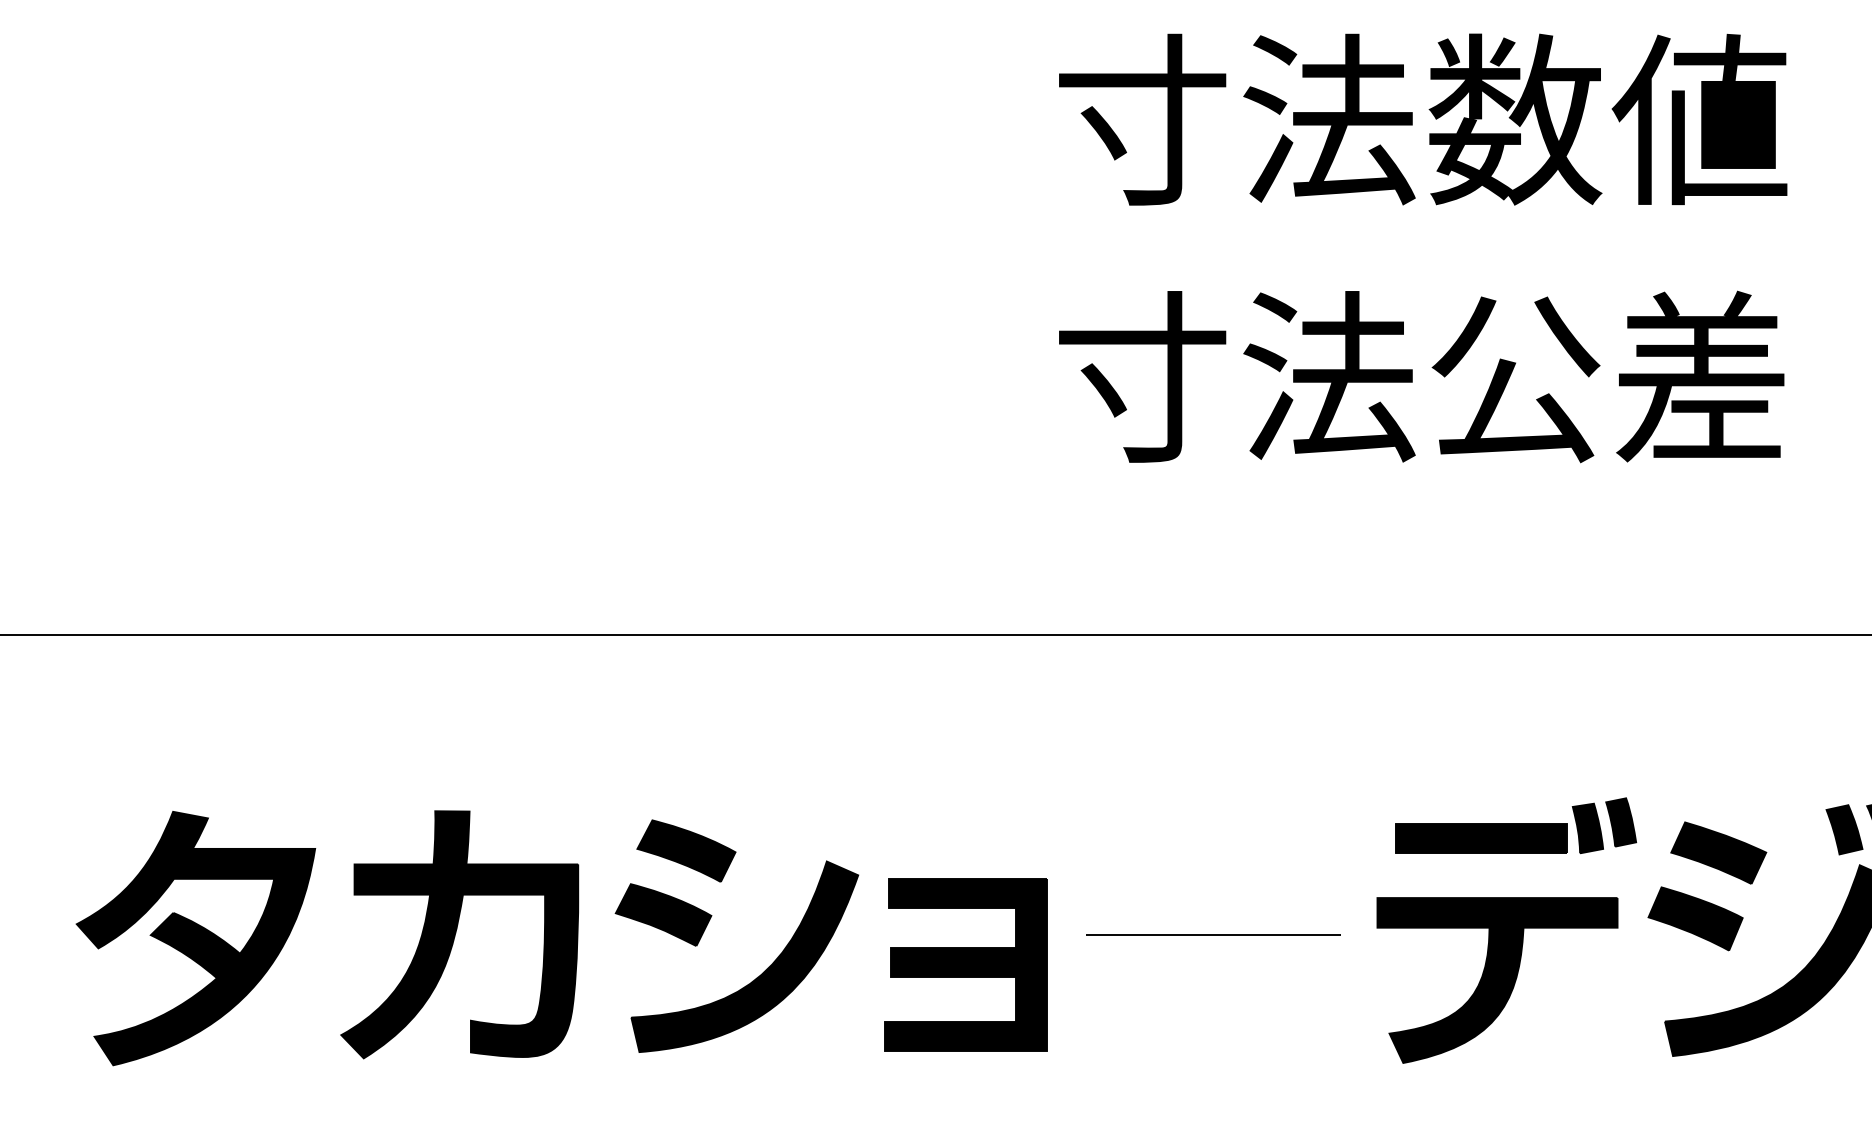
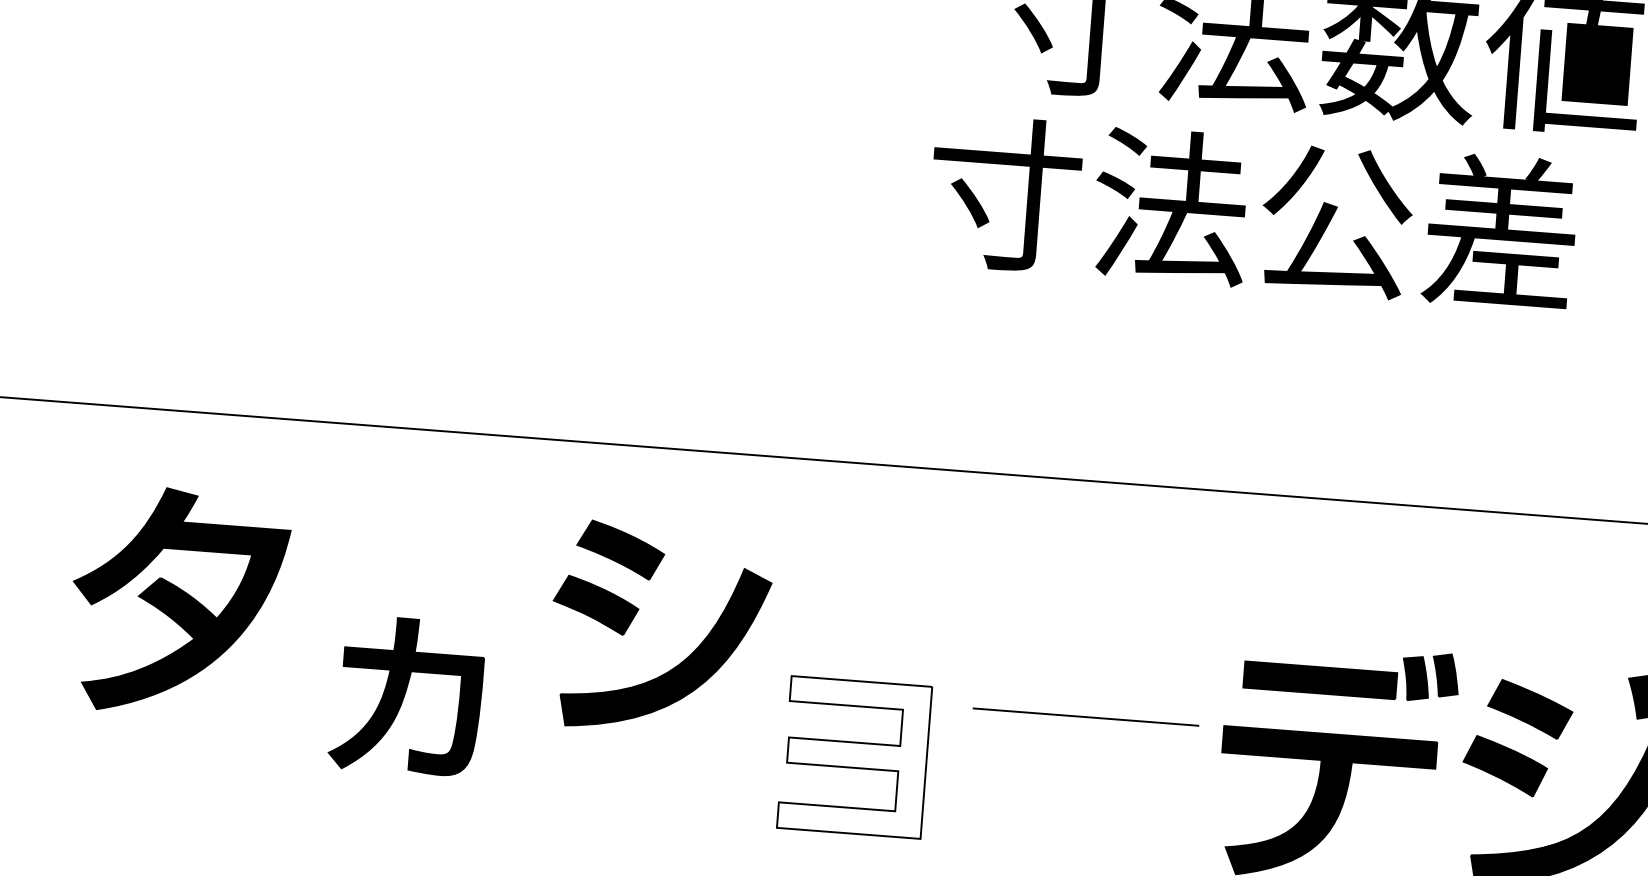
text: (1421, 376) -> (1253, 212), moved
part: (708, 924) -> (635, 616), moved
part: (459, 934) -> (406, 695), size x0.7
line: (1213, 934) -> (1085, 716), moved
part: (195, 938) -> (178, 602), moved
fill: (966, 964) -> (854, 756), removed

